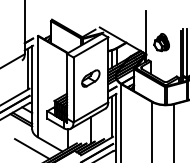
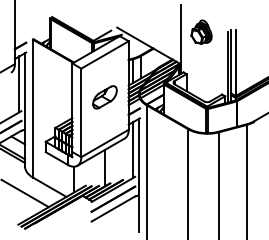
part: (161, 42) -> (201, 31), moved

